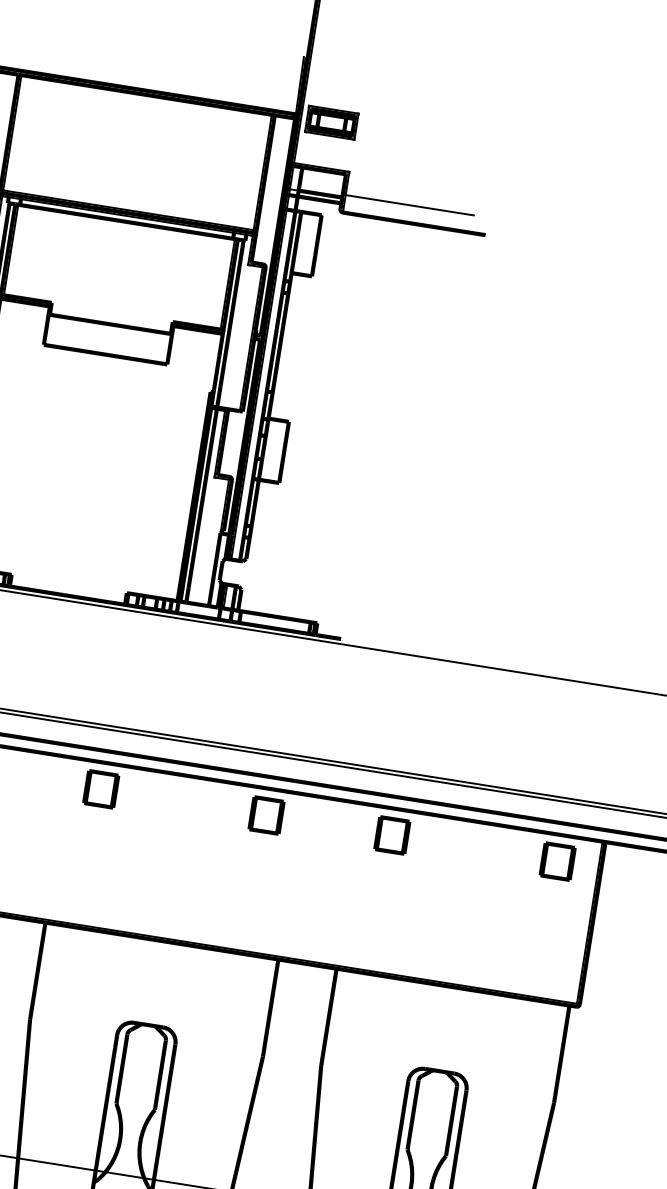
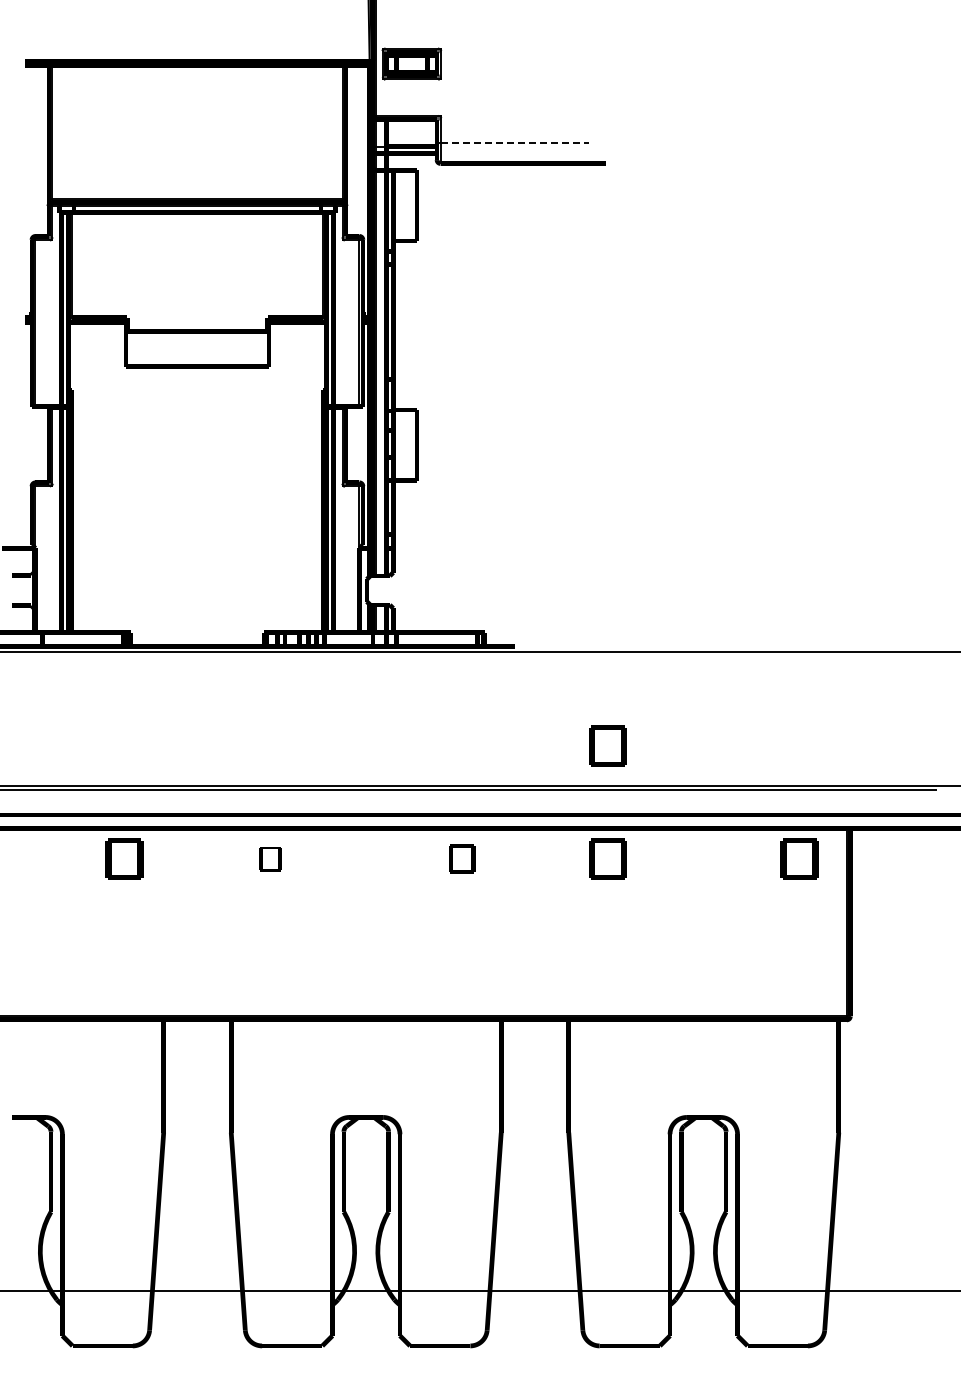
line: (410, 205) -> (515, 143), solid -> dashed
part: (407, 737) -> (607, 745), added
part: (101, 788) -> (270, 858), size x0.6
part: (266, 814) -> (461, 858), size x0.7

